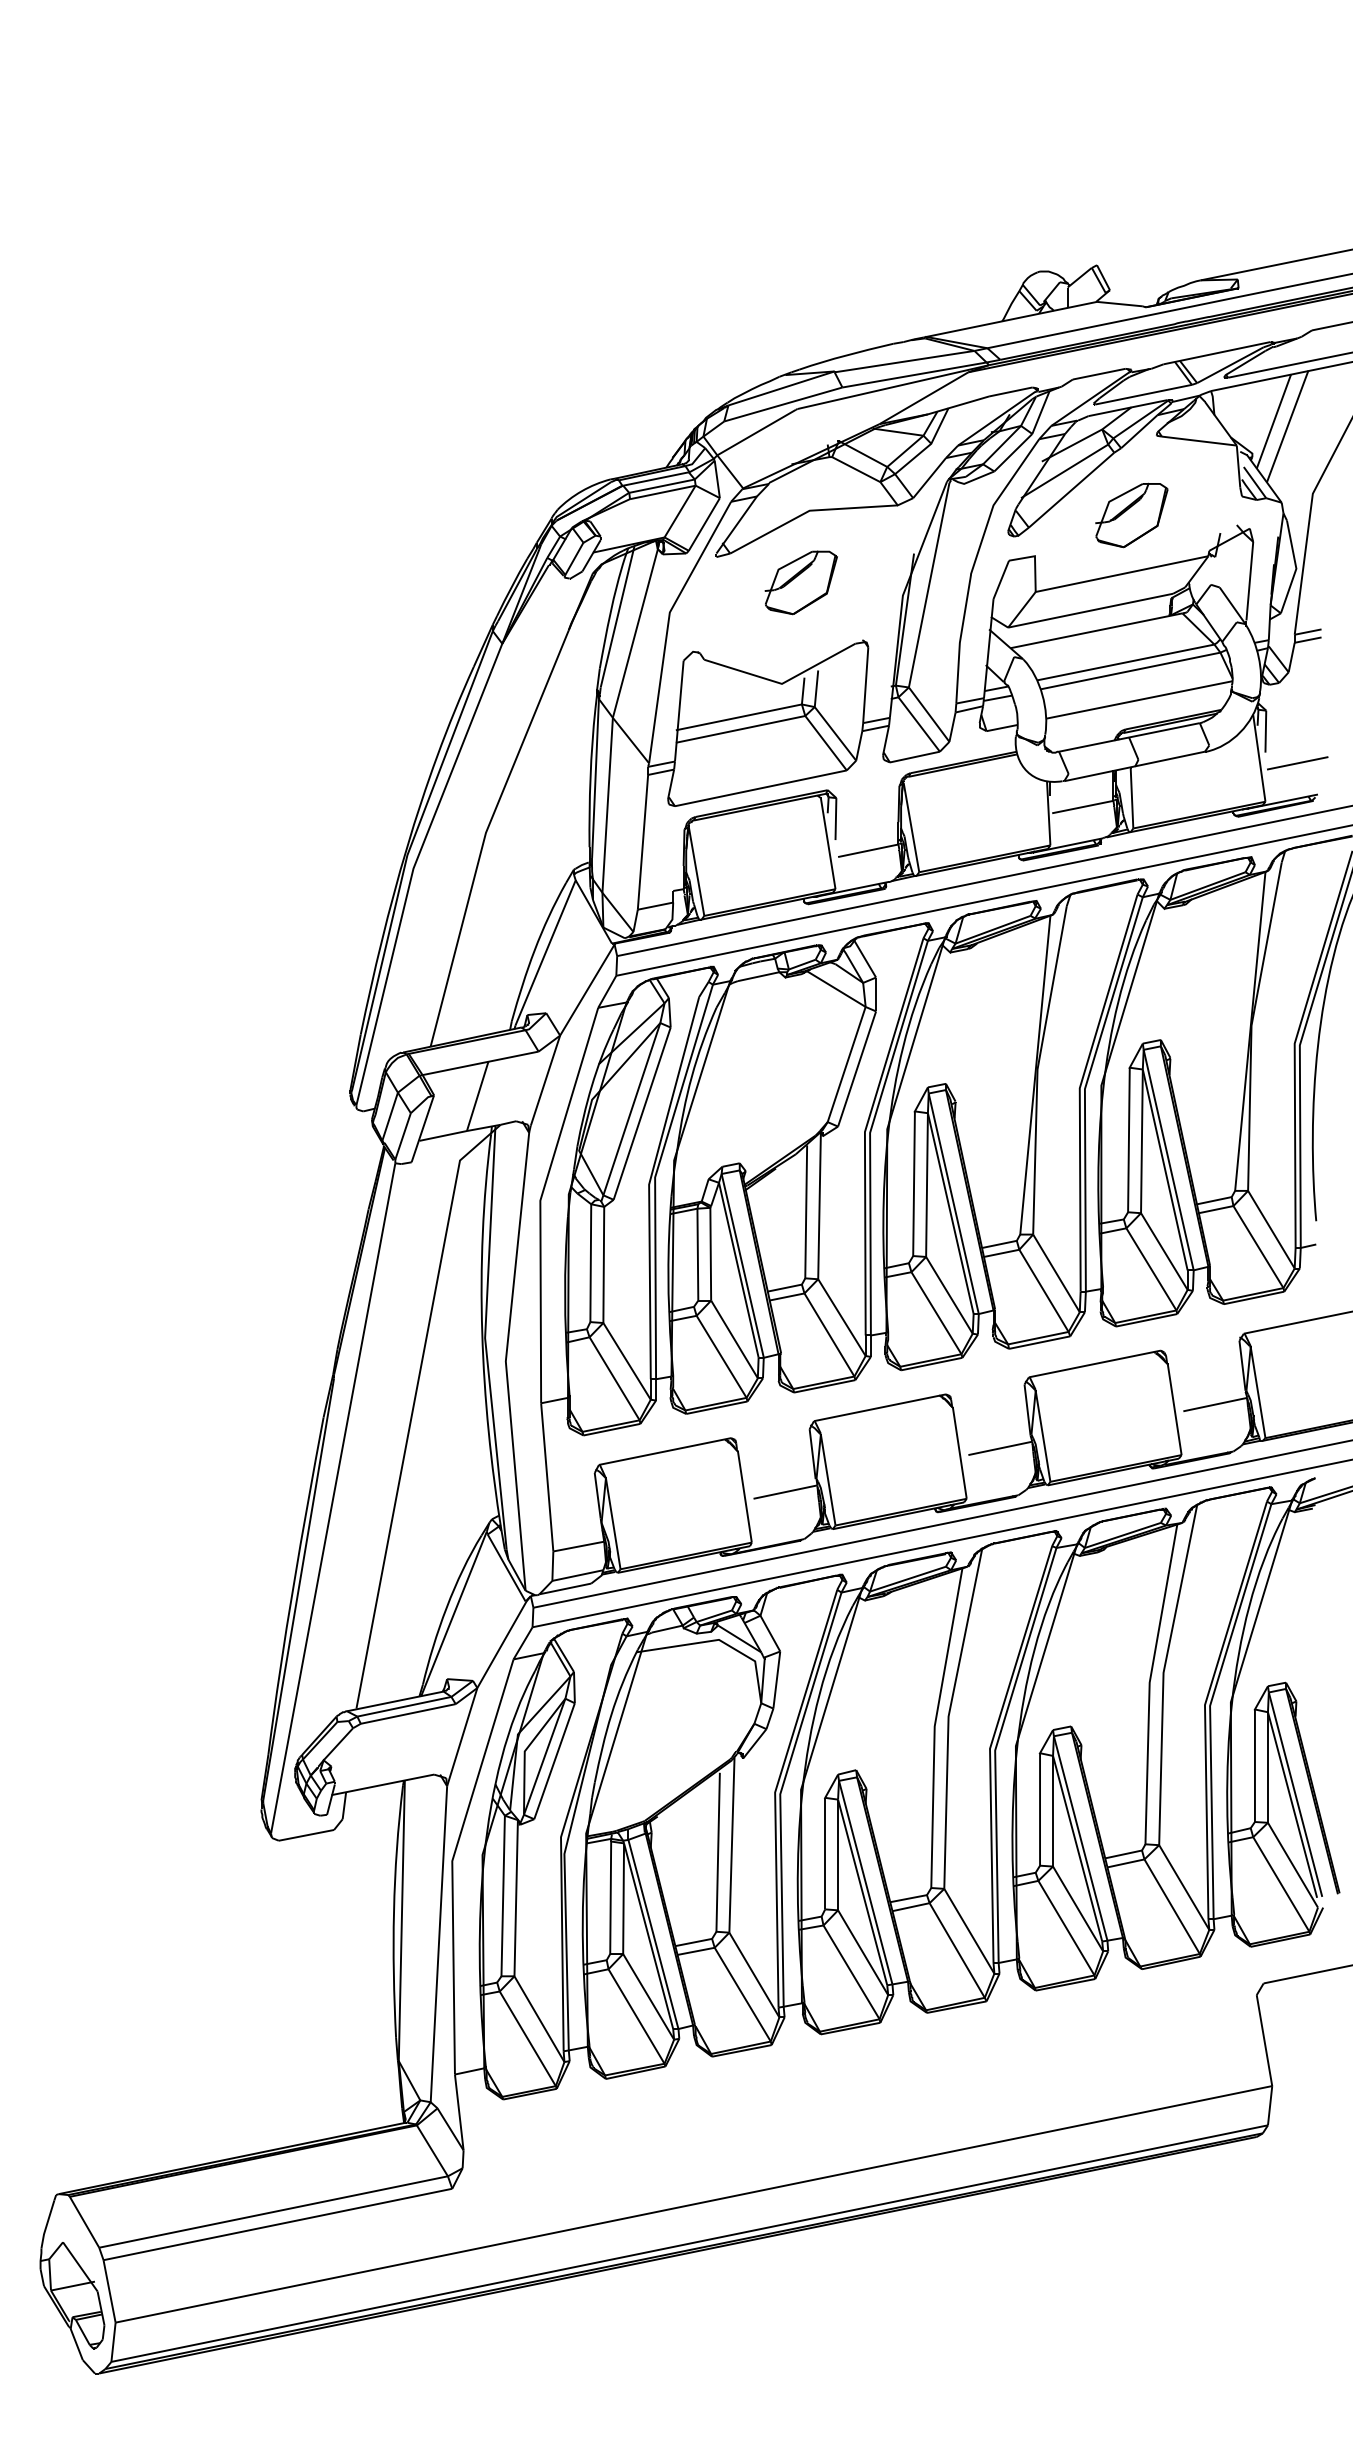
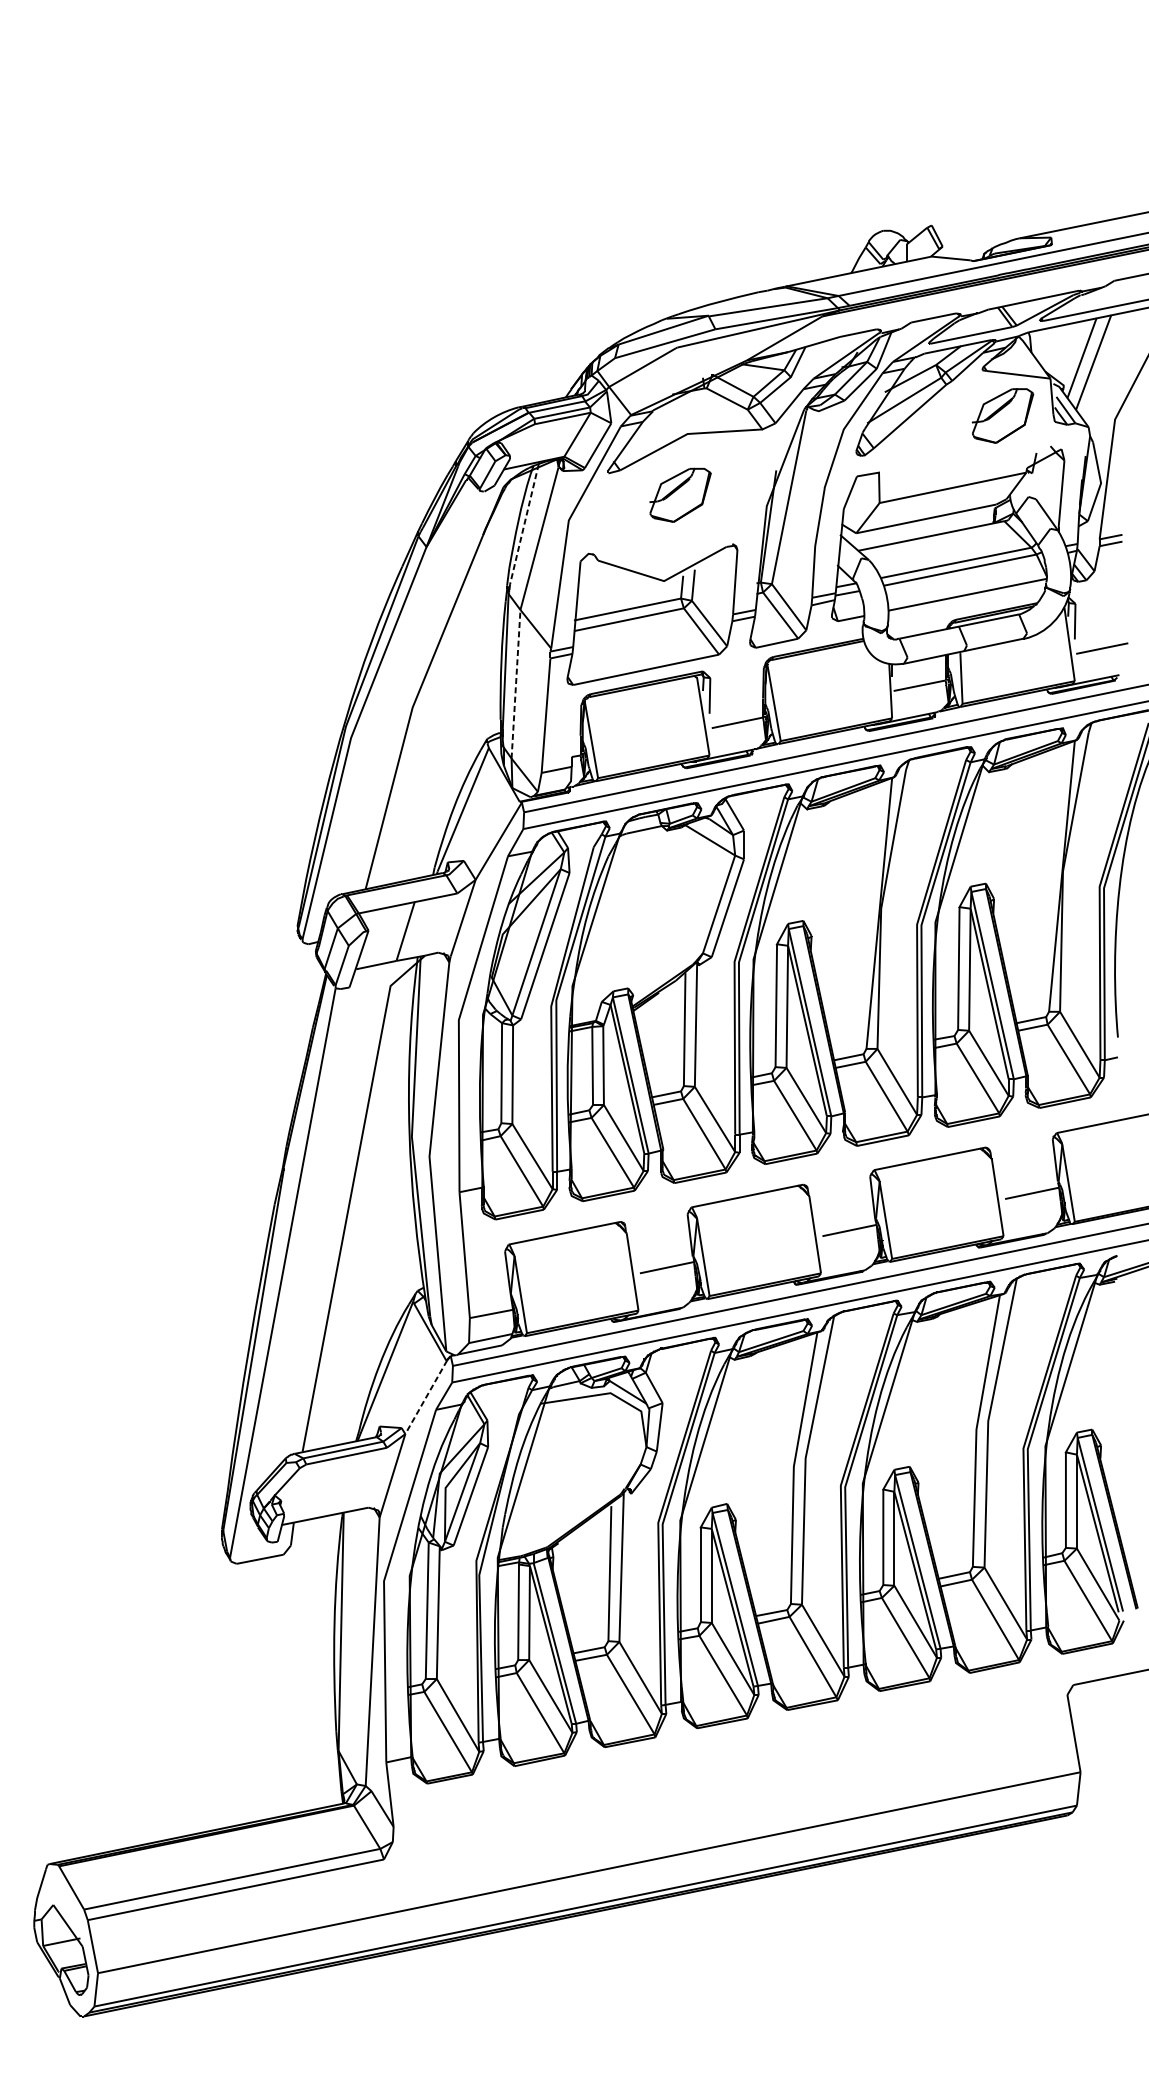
part: (1131, 515) -> (1002, 415), moved
line: (617, 616) -> (524, 523), solid -> dashed
line: (607, 805) -> (515, 684), solid -> dashed
line: (501, 1644) -> (425, 1397), solid -> dashed

